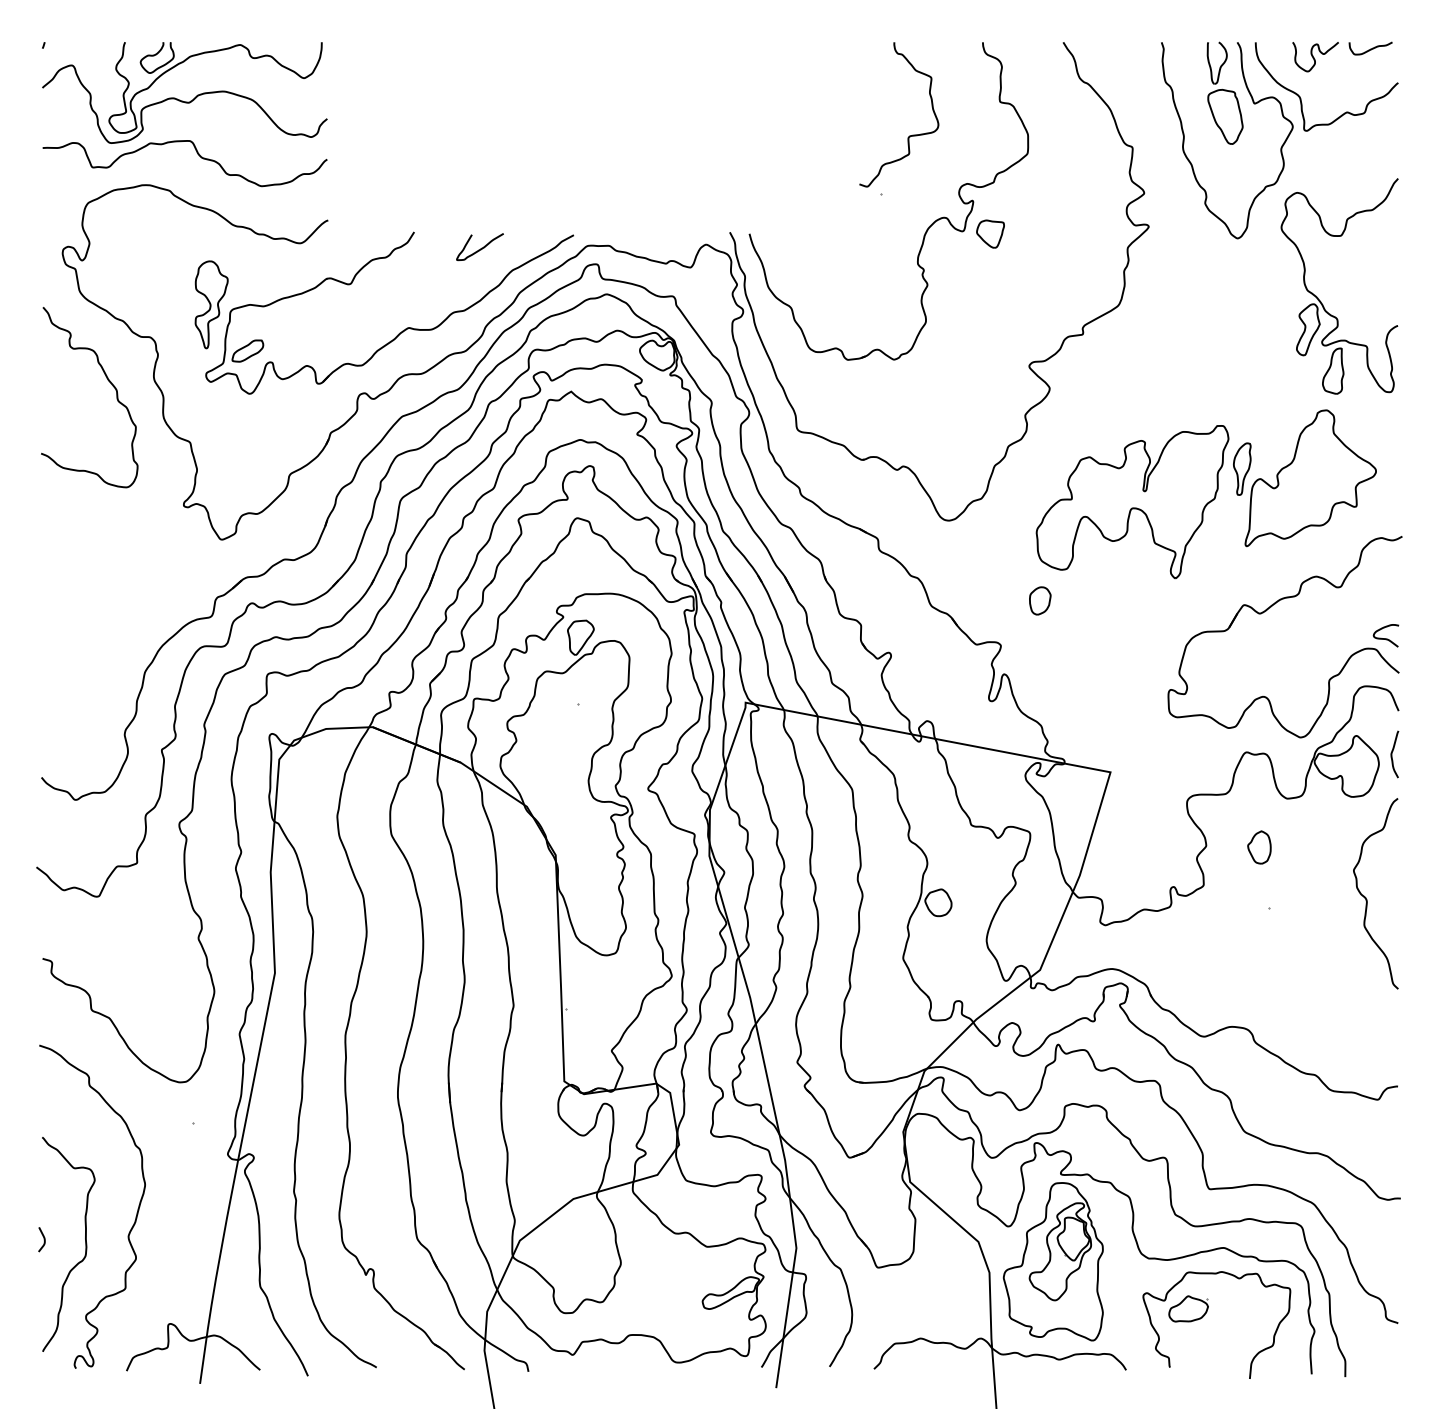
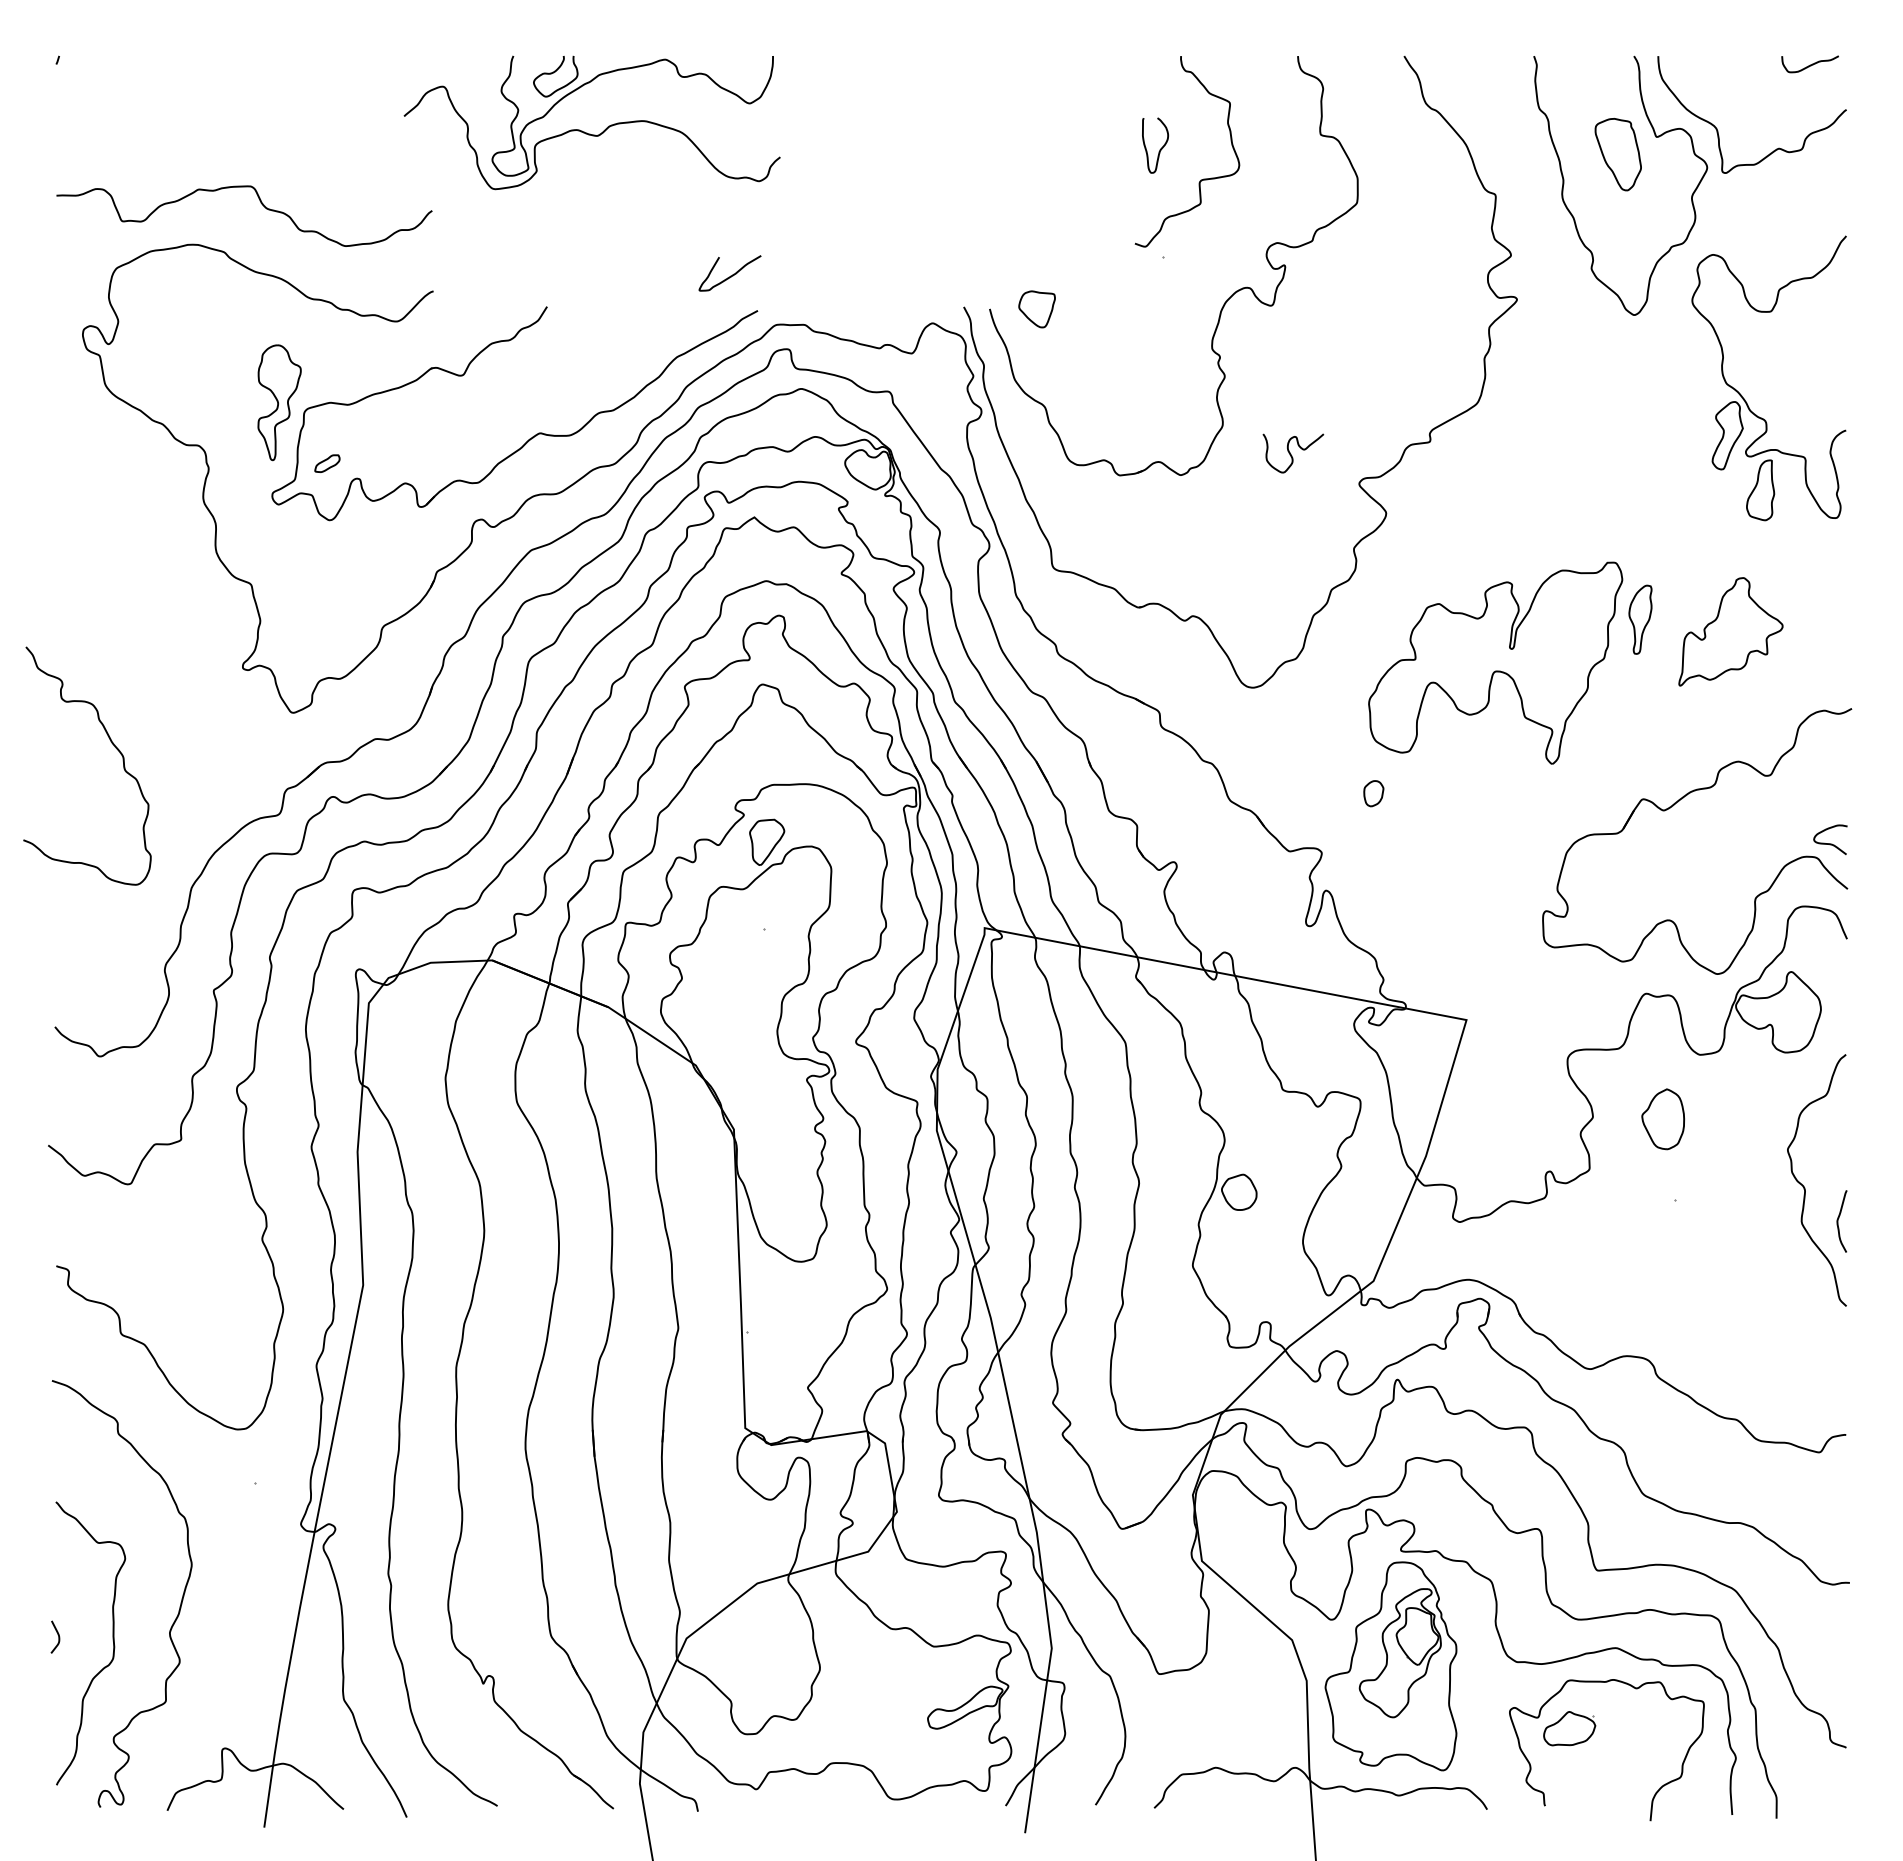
curve: (1314, 57) -> (1291, 454), moved
part: (1217, 63) -> (1155, 145), moved
part: (181, 100) -> (587, 132), moved
part: (990, 234) -> (1036, 309), moved
curve: (480, 248) -> (730, 275), moved
part: (247, 350) -> (327, 463), size x0.6
curve: (107, 380) -> (111, 743), moved
part: (1310, 478) -> (1730, 631), size x0.6
part: (1040, 600) -> (1373, 793), size x0.7
curve: (1392, 754) -> (1838, 1221), moved
part: (1258, 847) -> (1662, 1119), size x1.4

